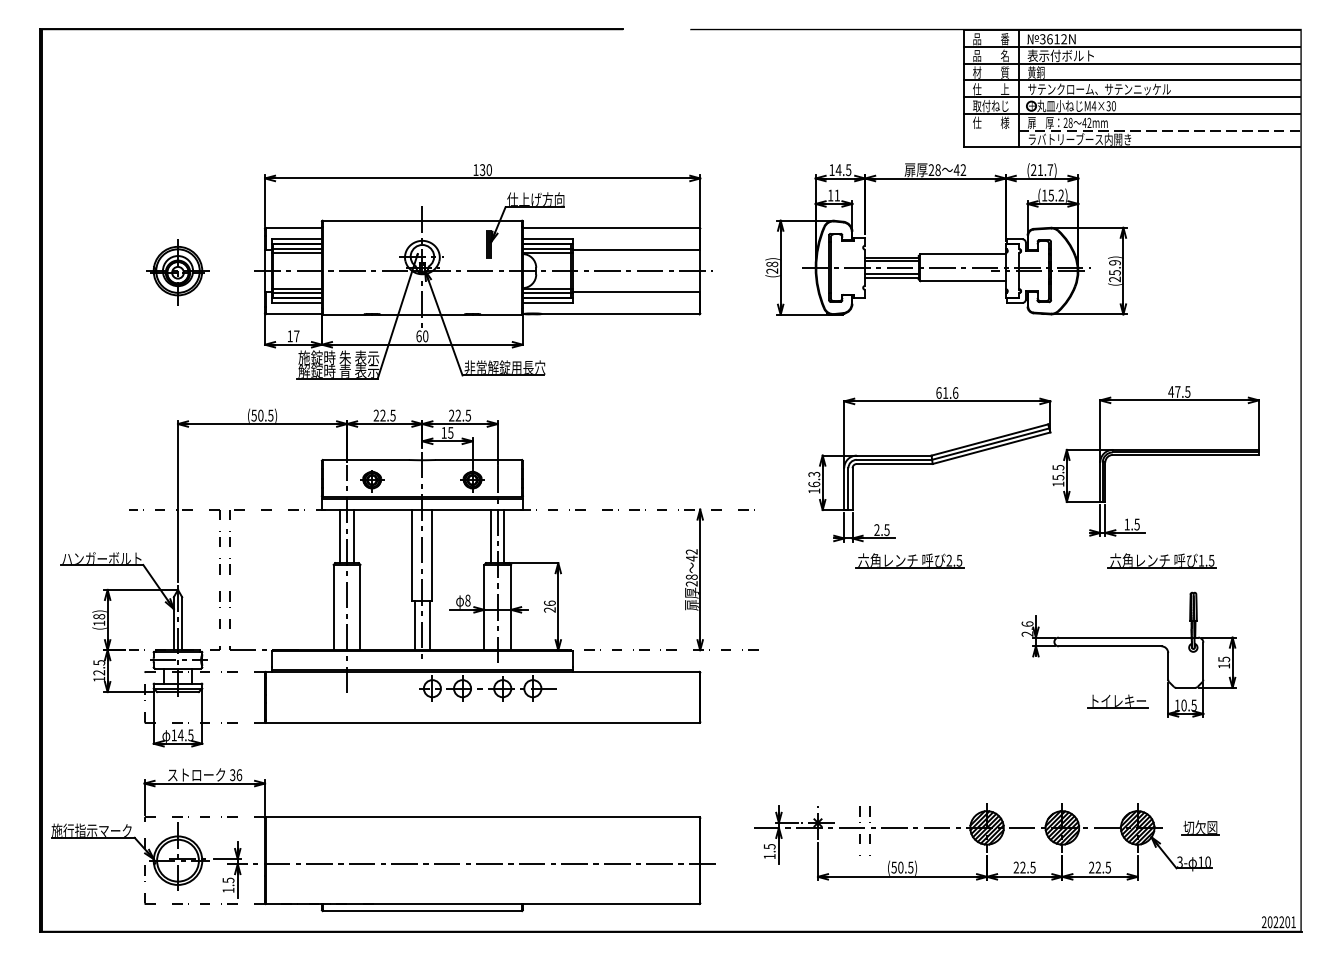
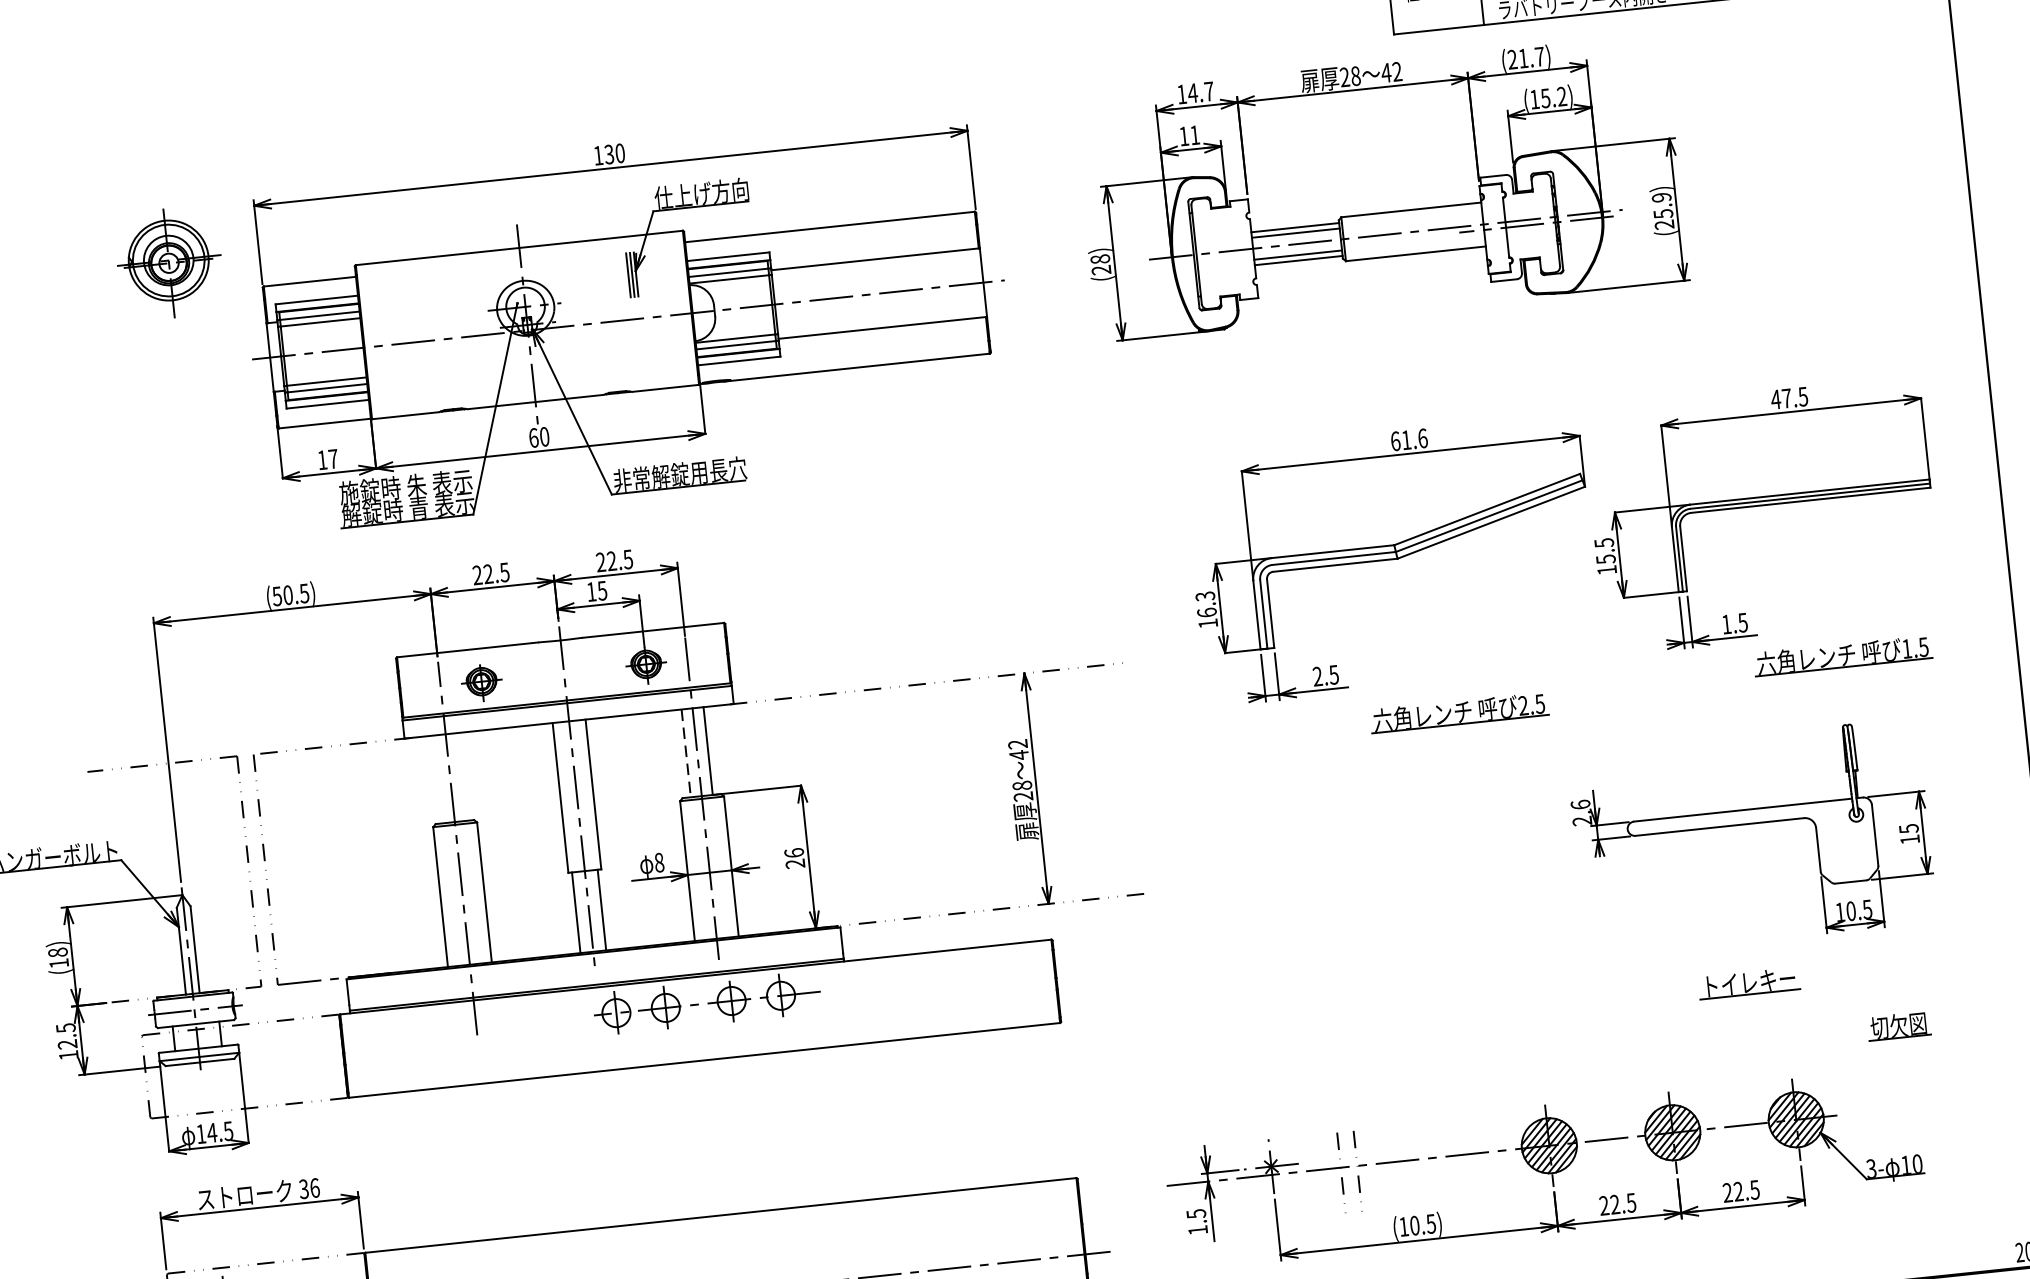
text: (848, 170) -> (1209, 92), 14.5 -> 14.7
part: (177, 272) -> (168, 262), moved
line: (340, 536) -> (439, 779), removed
line: (353, 536) -> (460, 777), removed
line: (491, 536) -> (686, 753), solid -> dashed
part: (909, 560) -> (1458, 712), moved
part: (1161, 560) -> (1841, 655), moved
part: (1117, 701) -> (1748, 983), moved
part: (1200, 827) -> (1898, 1025), moved
text: (893, 867) -> (1402, 1226), (50.5) -> (10.5)

